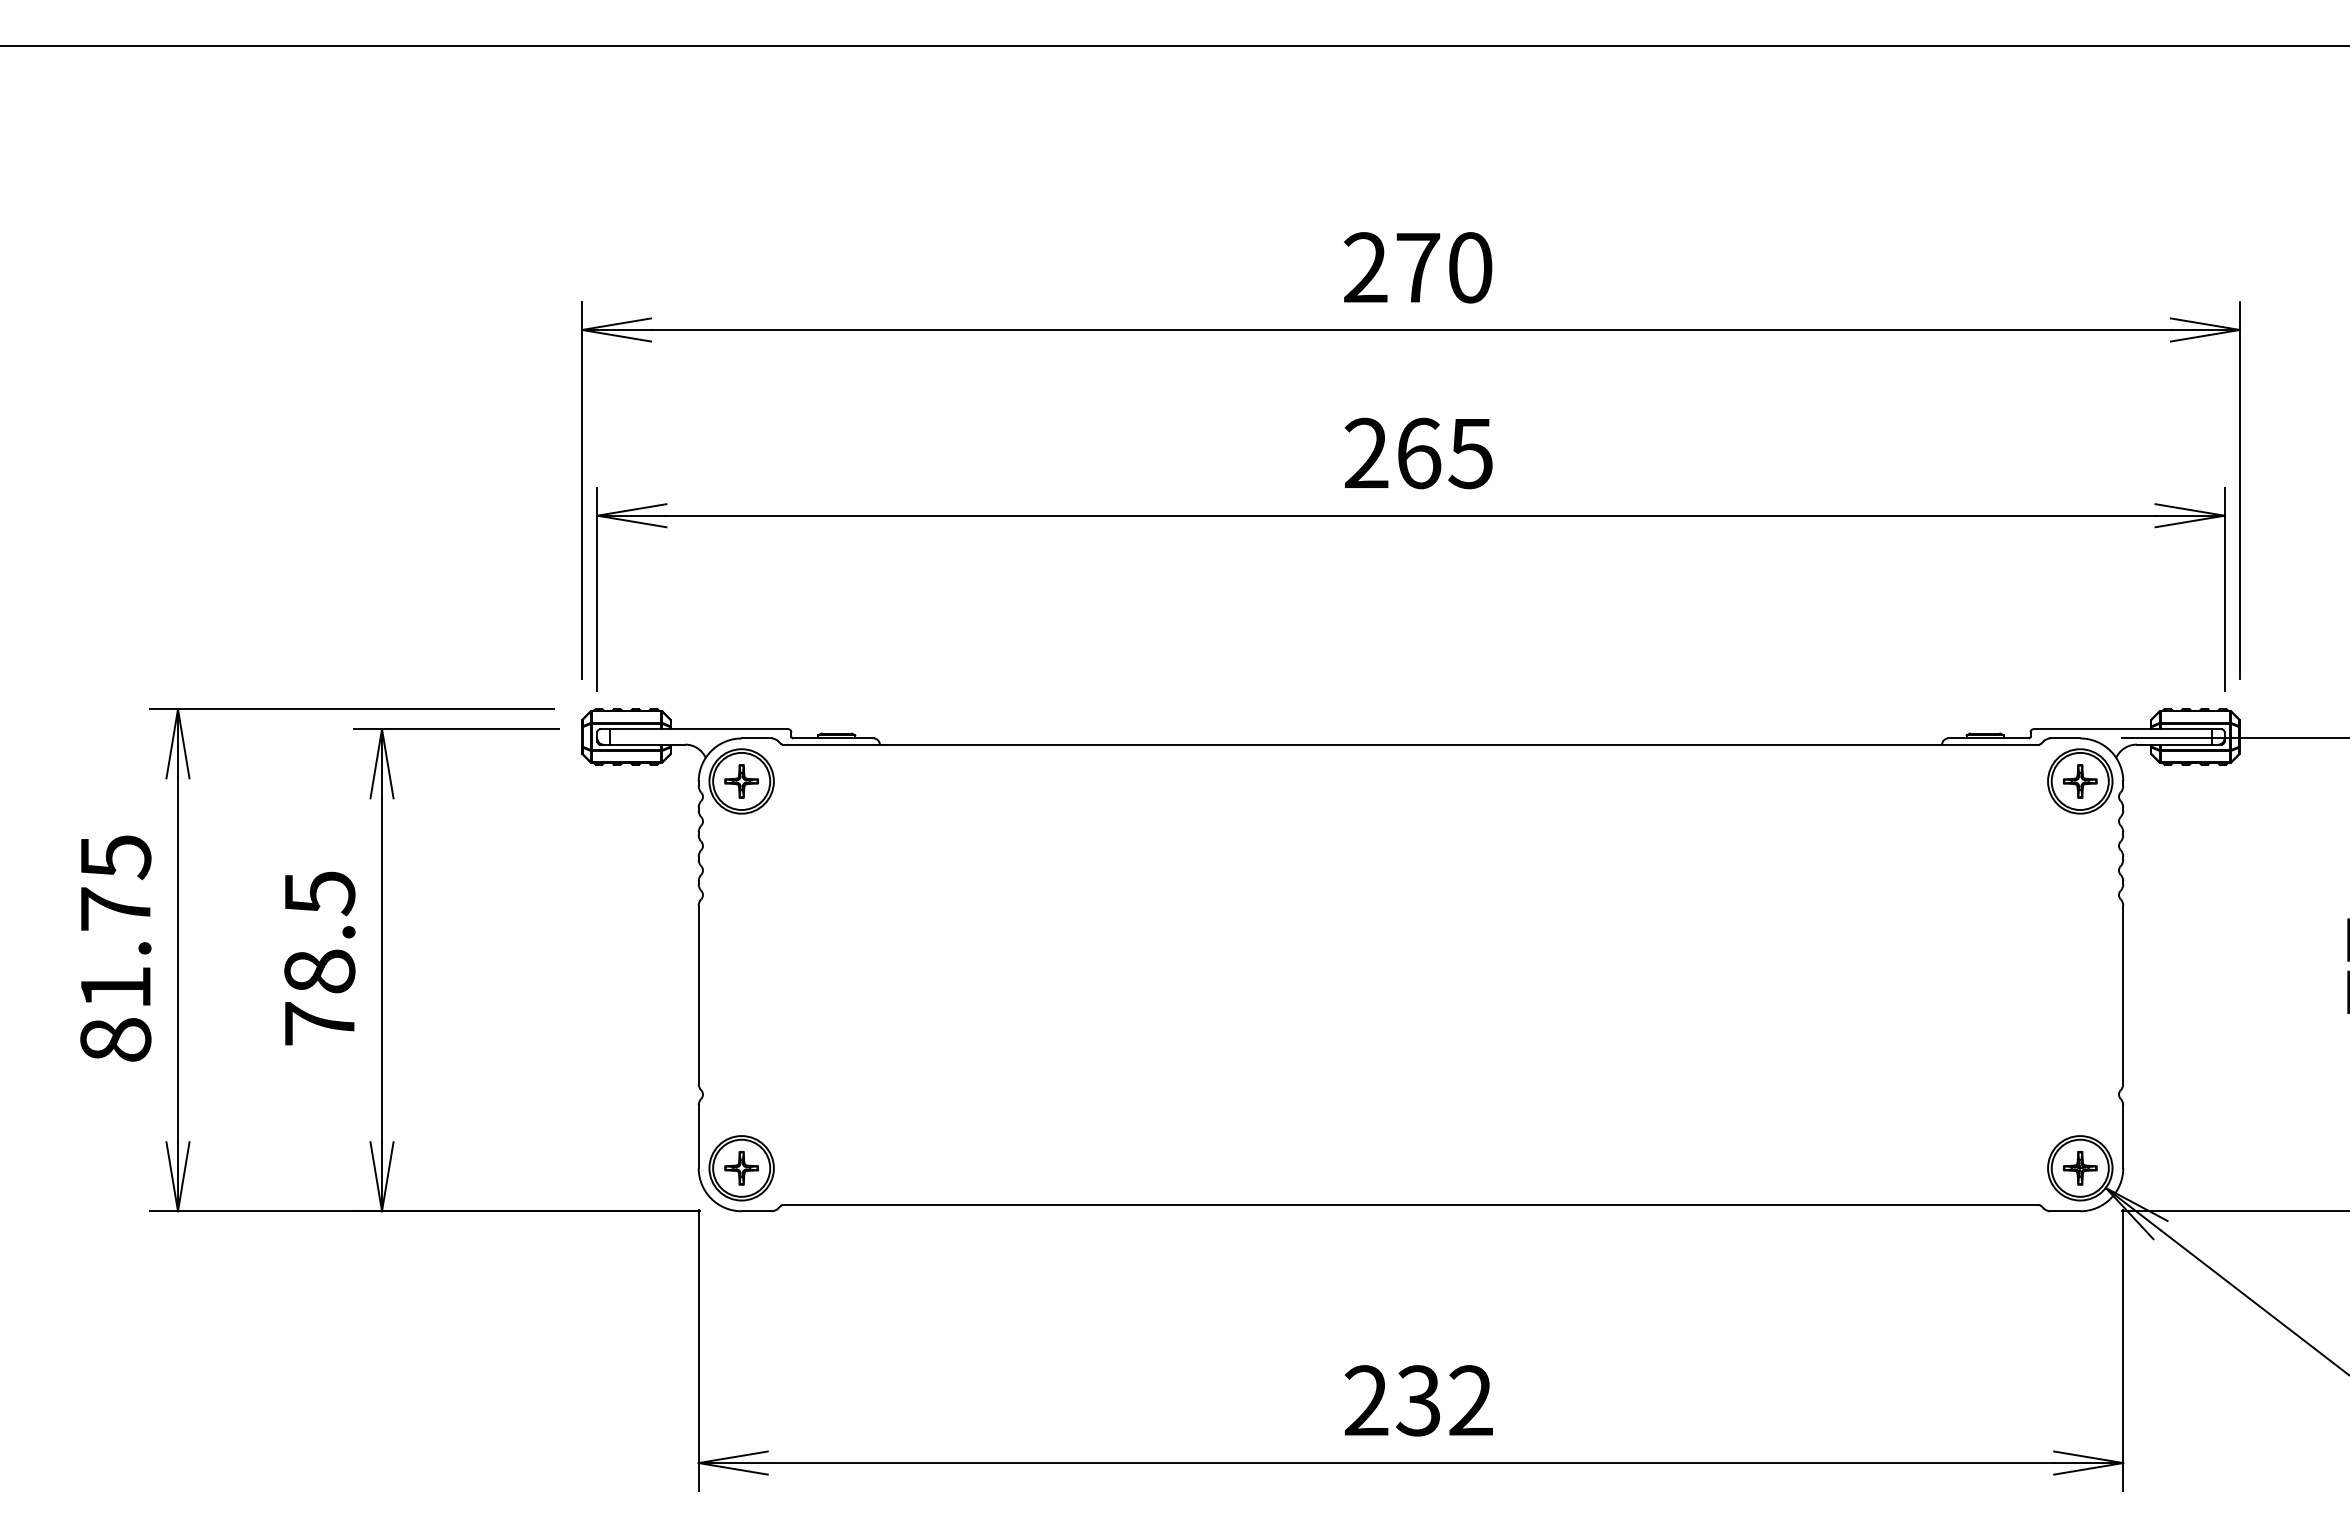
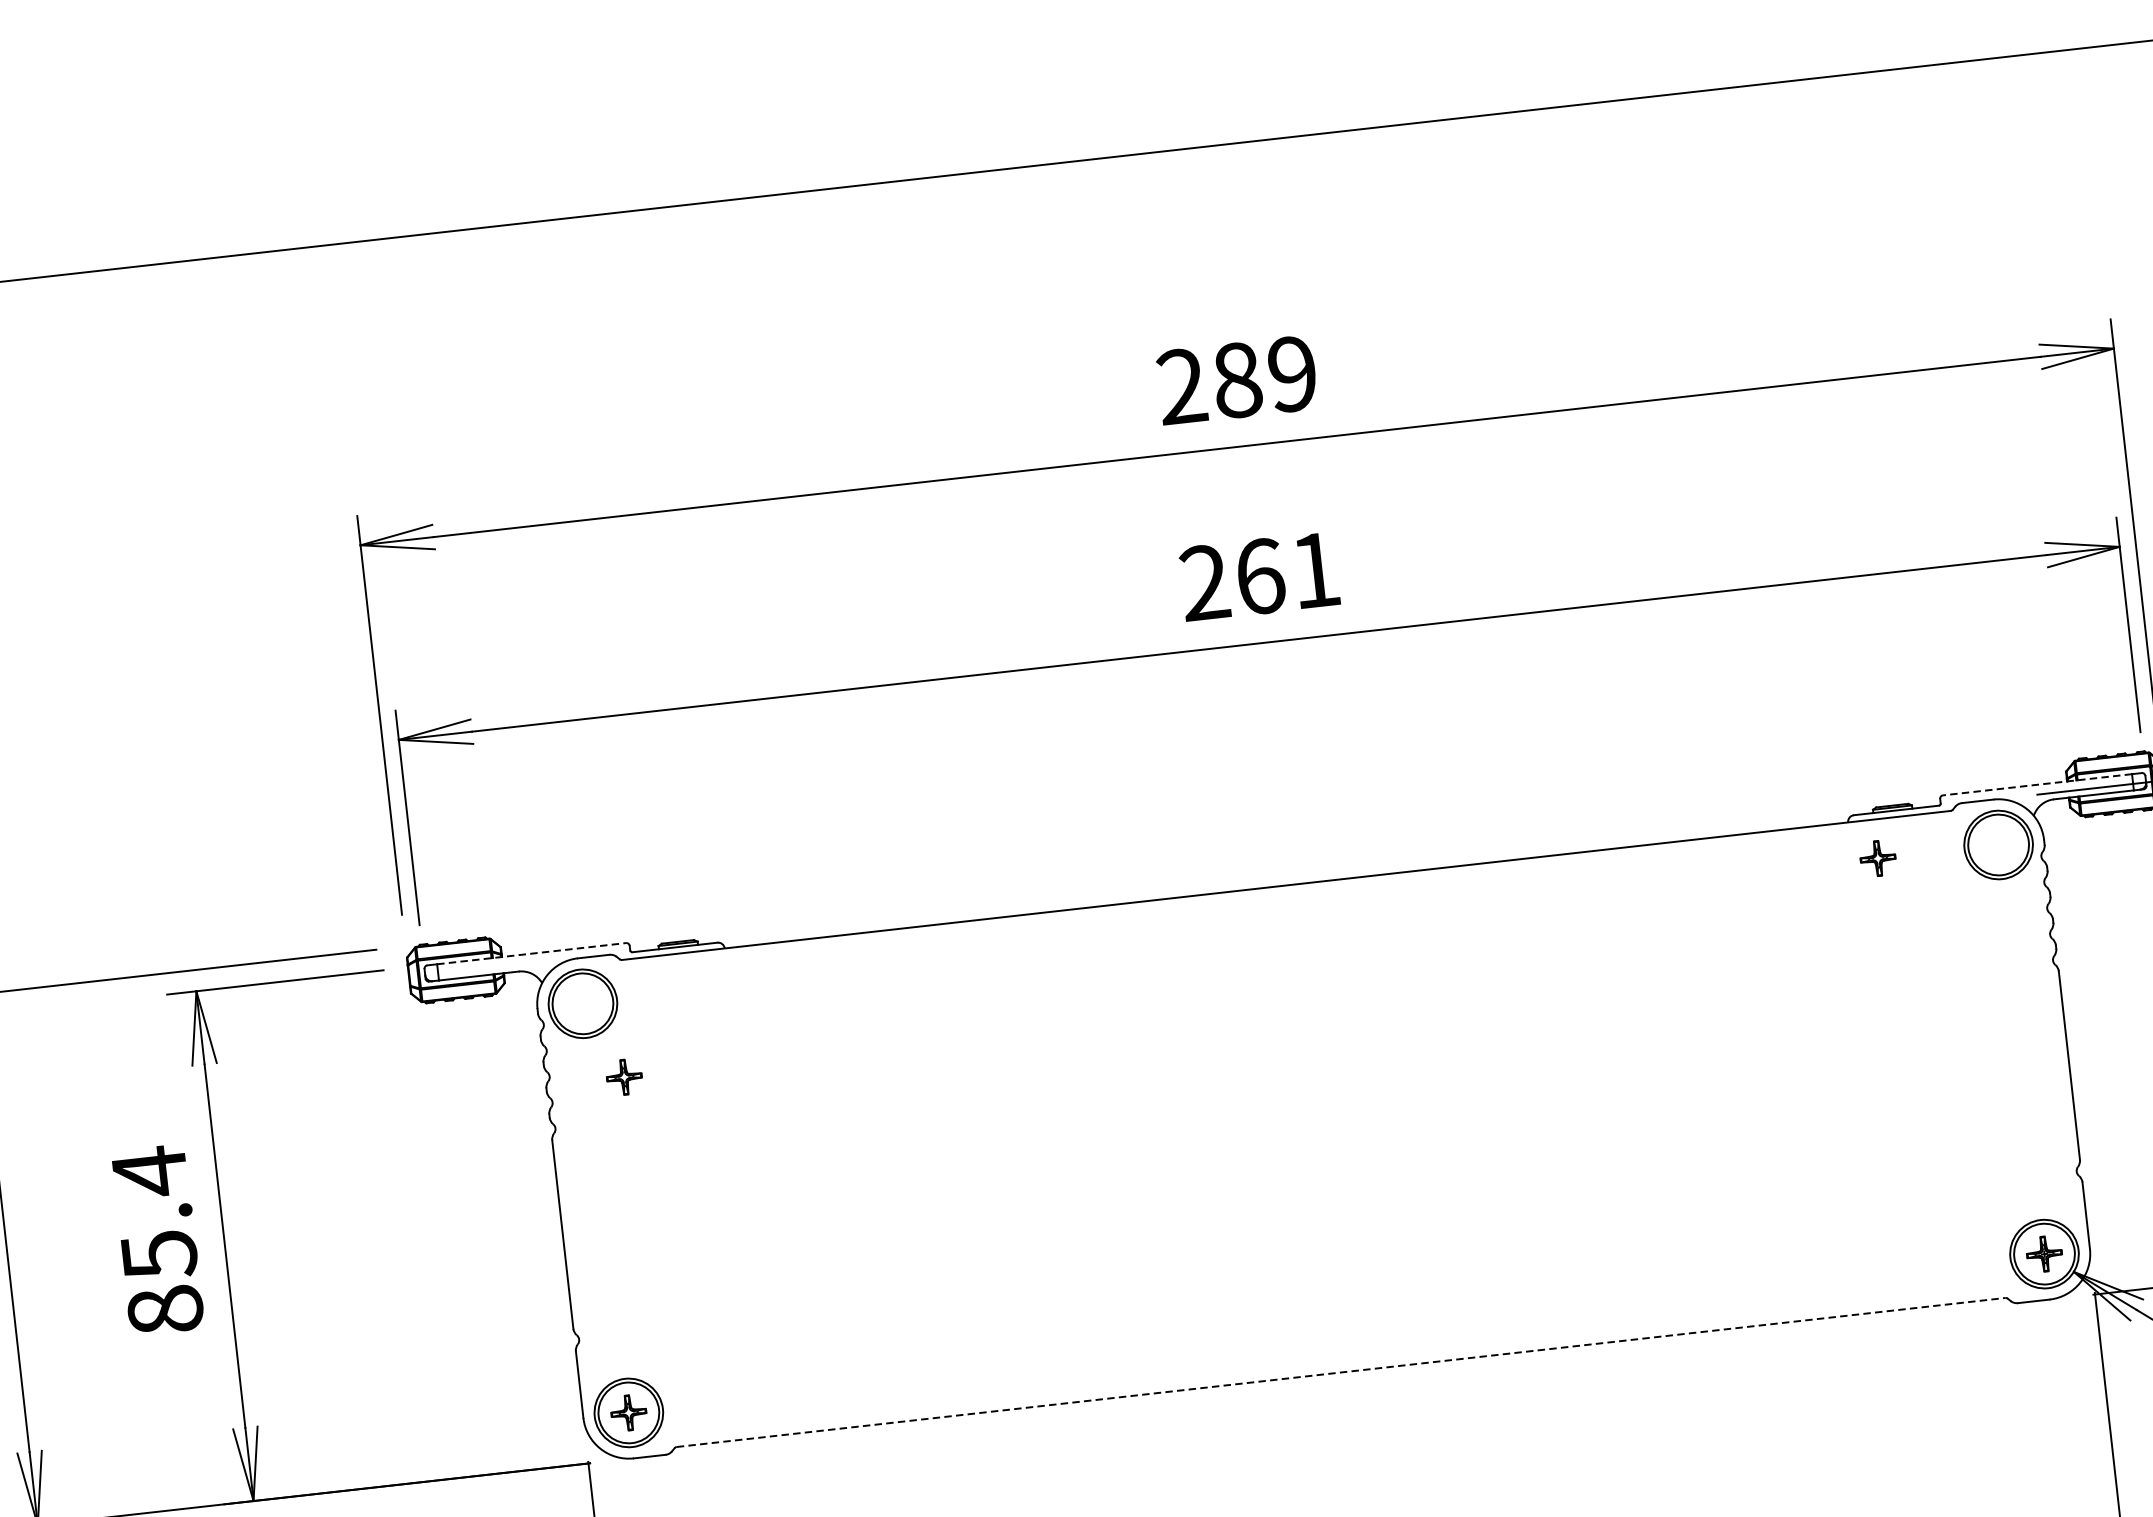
text: (1444, 267) -> (1265, 376), 270 -> 289
text: (1470, 454) -> (1314, 571), 265 -> 261
line: (699, 729) -> (532, 953), solid -> dashed
line: (2122, 729) -> (2037, 785), solid -> dashed
part: (741, 781) -> (624, 1077), moved
part: (2079, 781) -> (1877, 858), moved
text: (319, 957) -> (157, 1240), 78.5 -> 85.4
line: (1411, 1205) -> (1341, 1372), solid -> dashed

